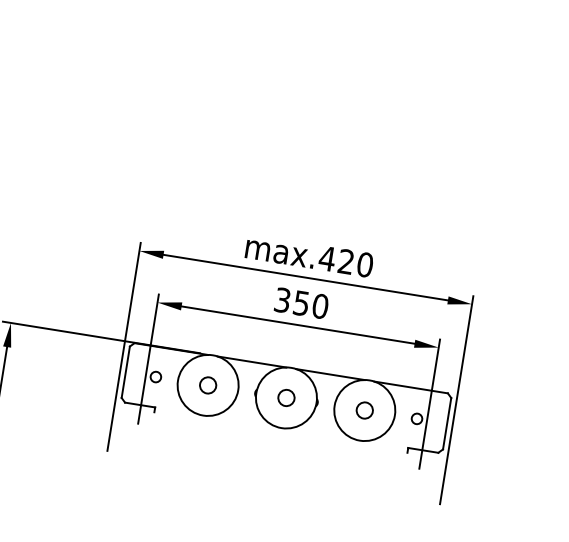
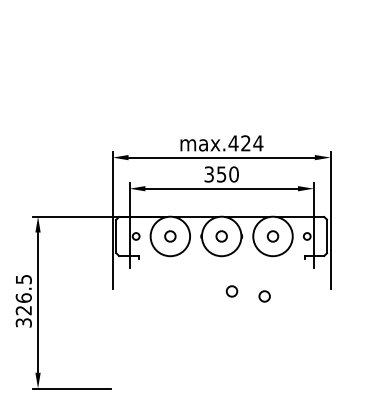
text: (365, 265) -> (258, 143), max.420 -> max.424
circle: (287, 484) -> (231, 291), added
circle: (337, 500) -> (264, 296), added

